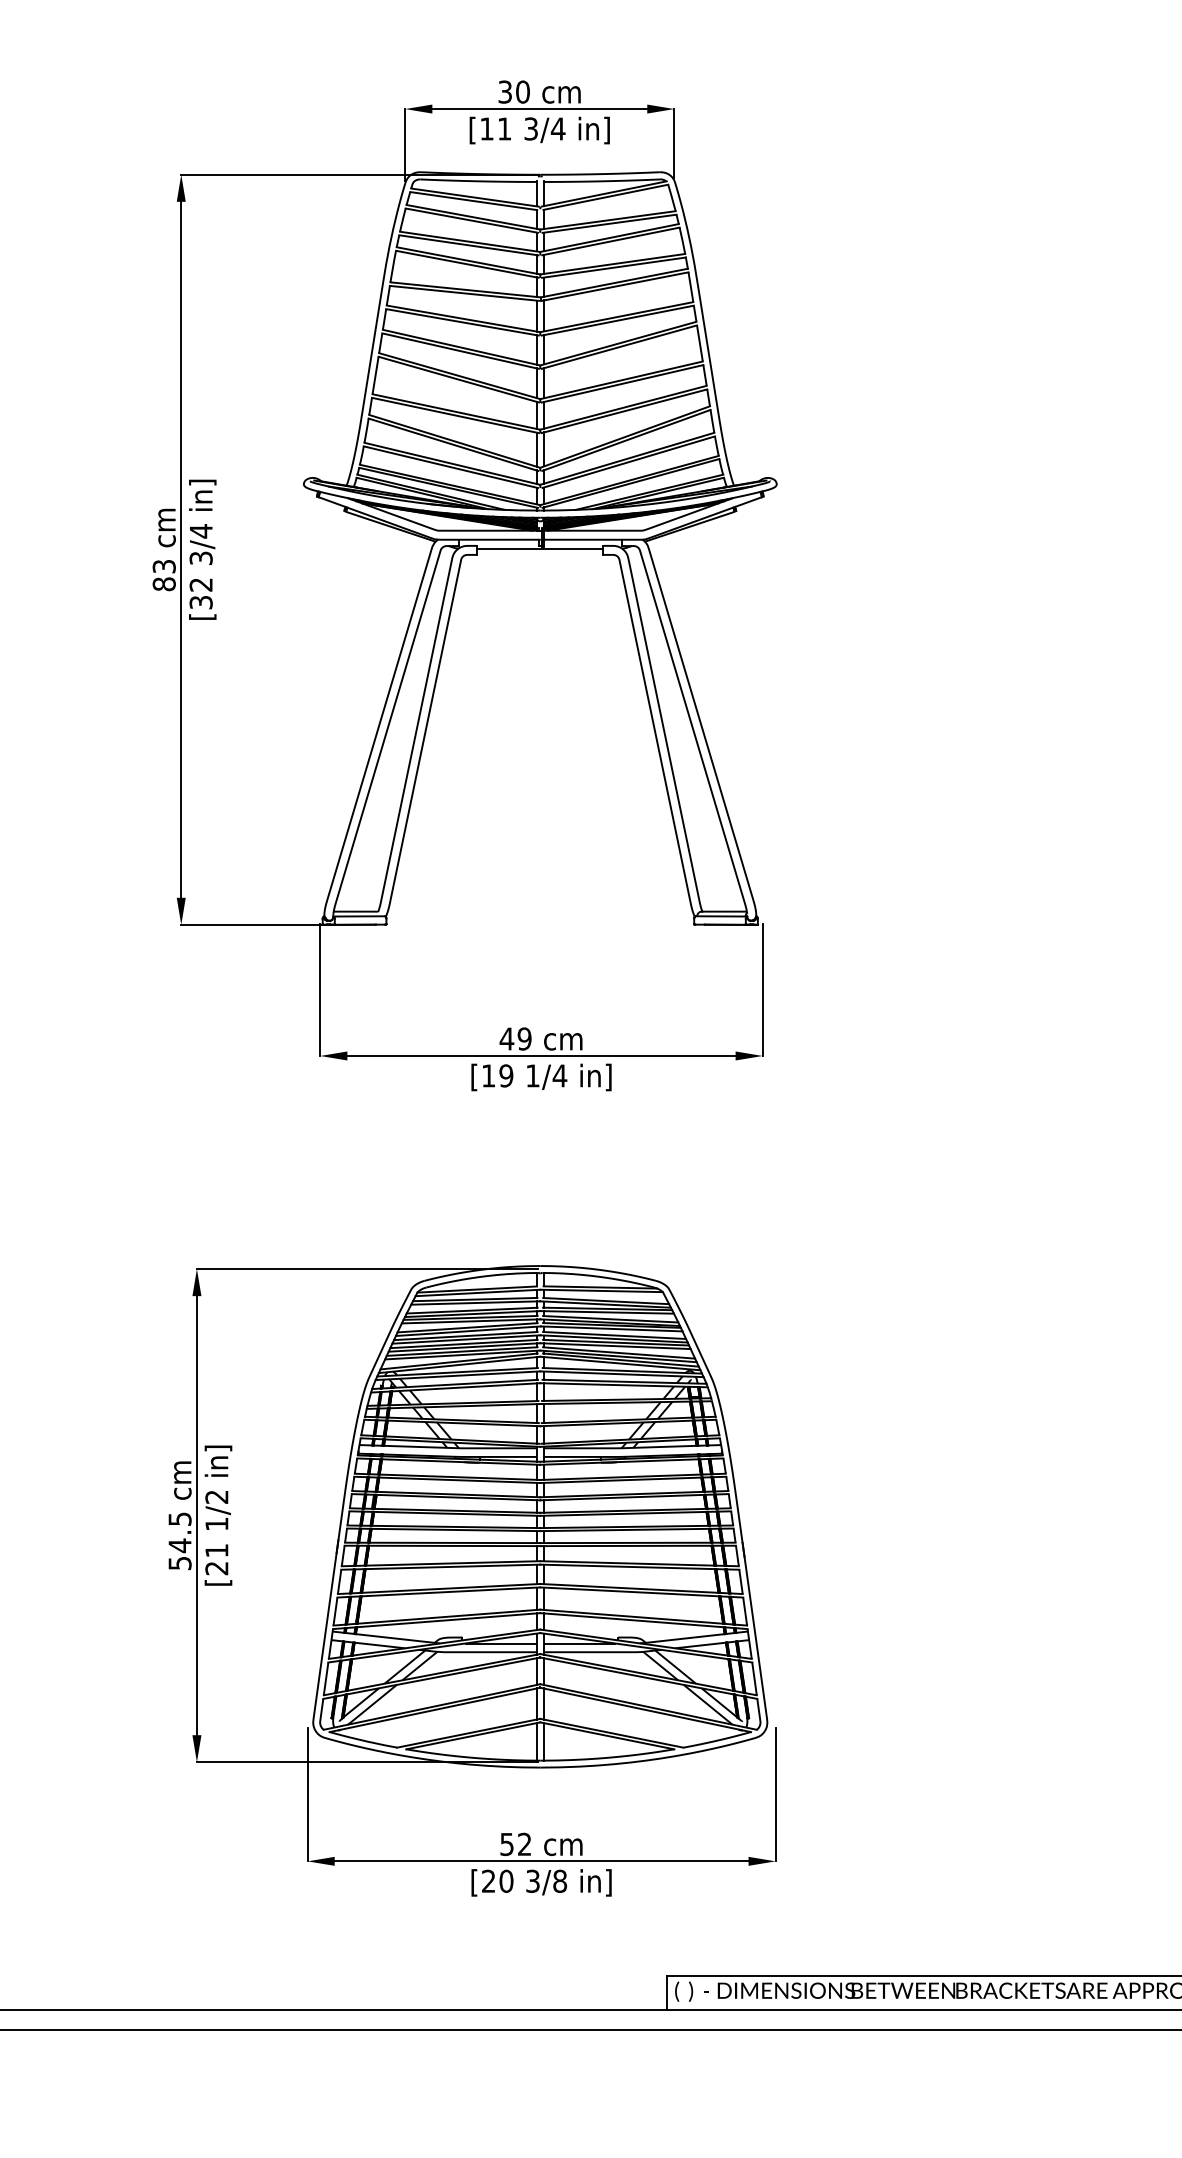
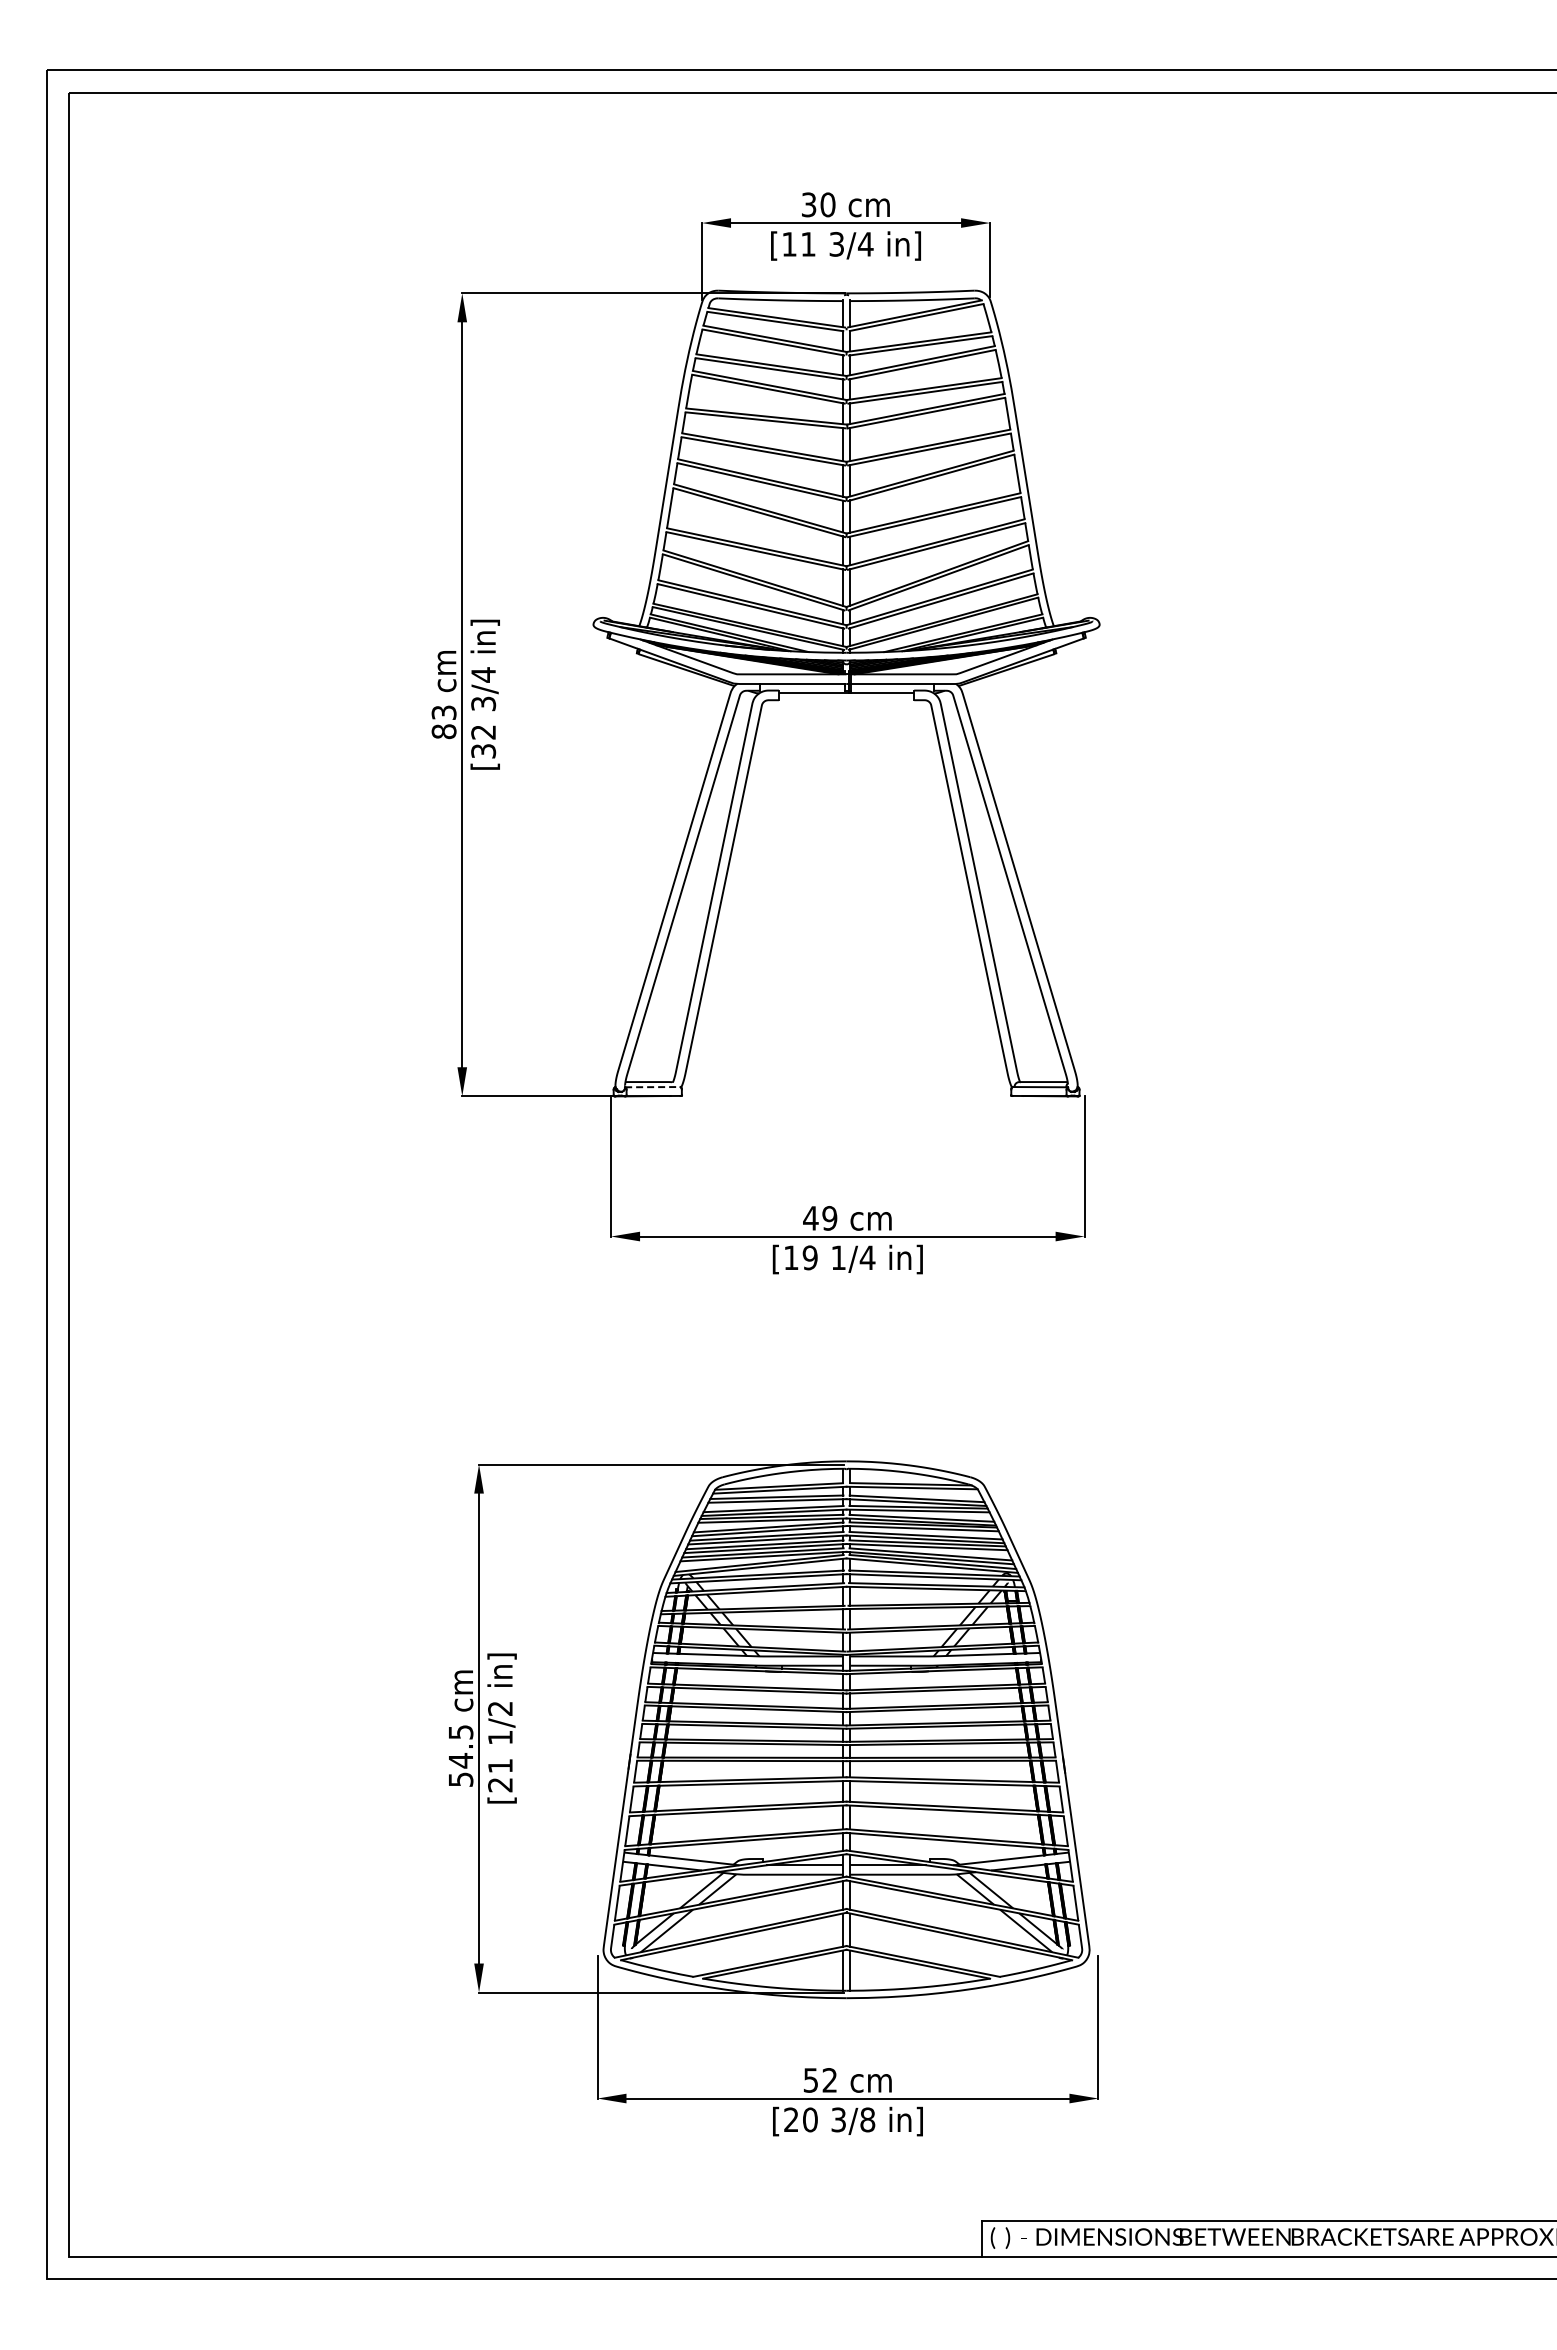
line: (358, 916) -> (652, 1087), solid -> dashed

